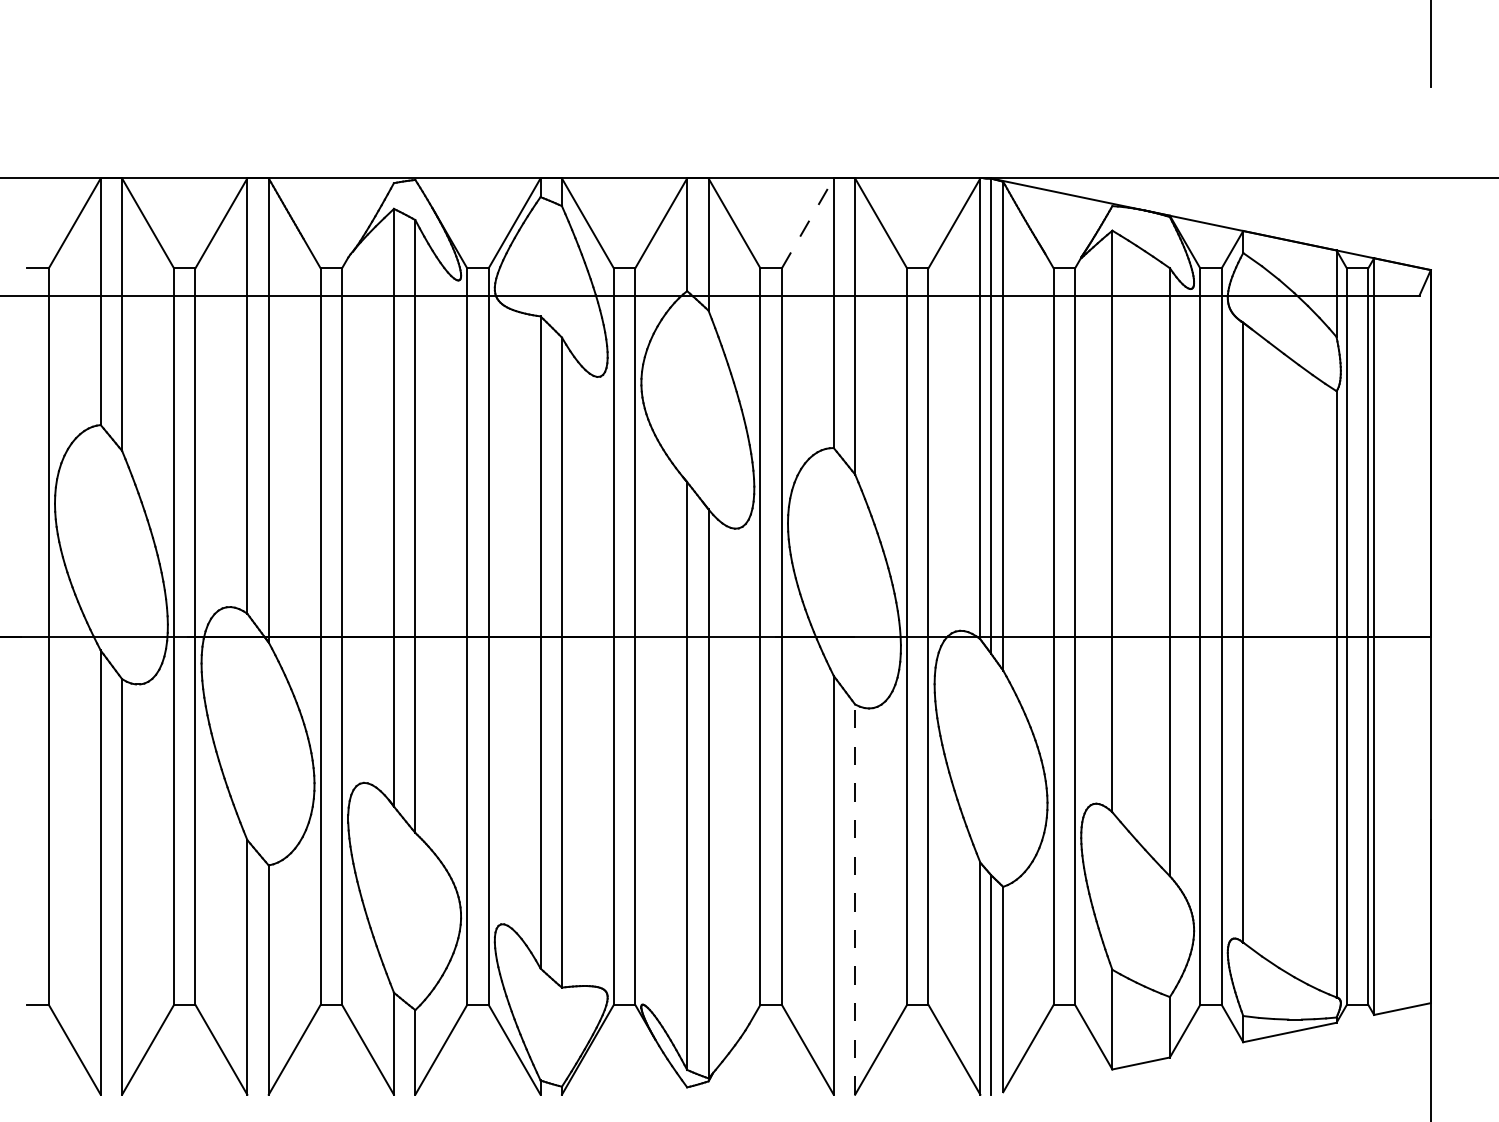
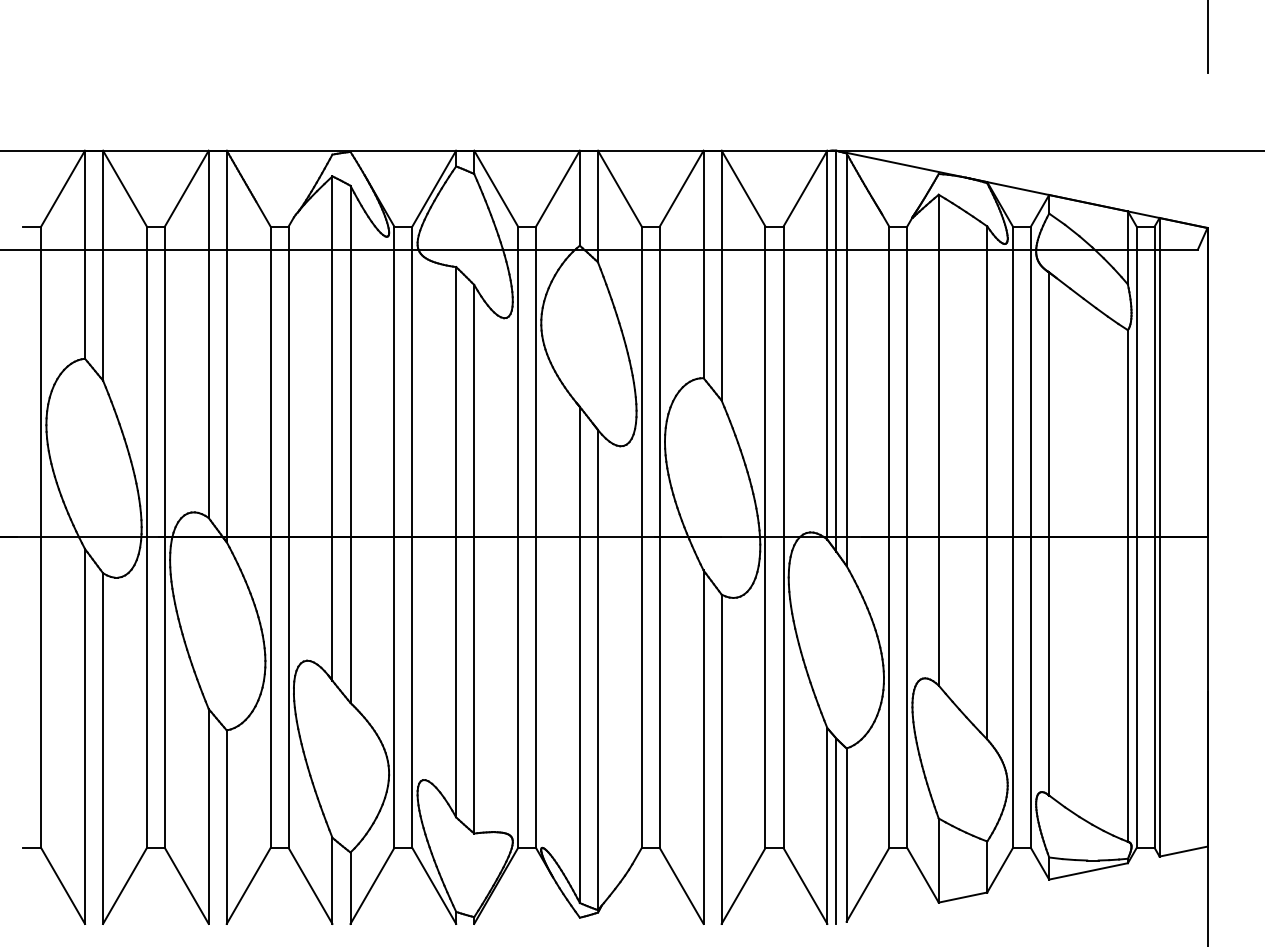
line: (807, 223) -> (681, 188), dashed -> solid
line: (855, 899) -> (721, 759), dashed -> solid

